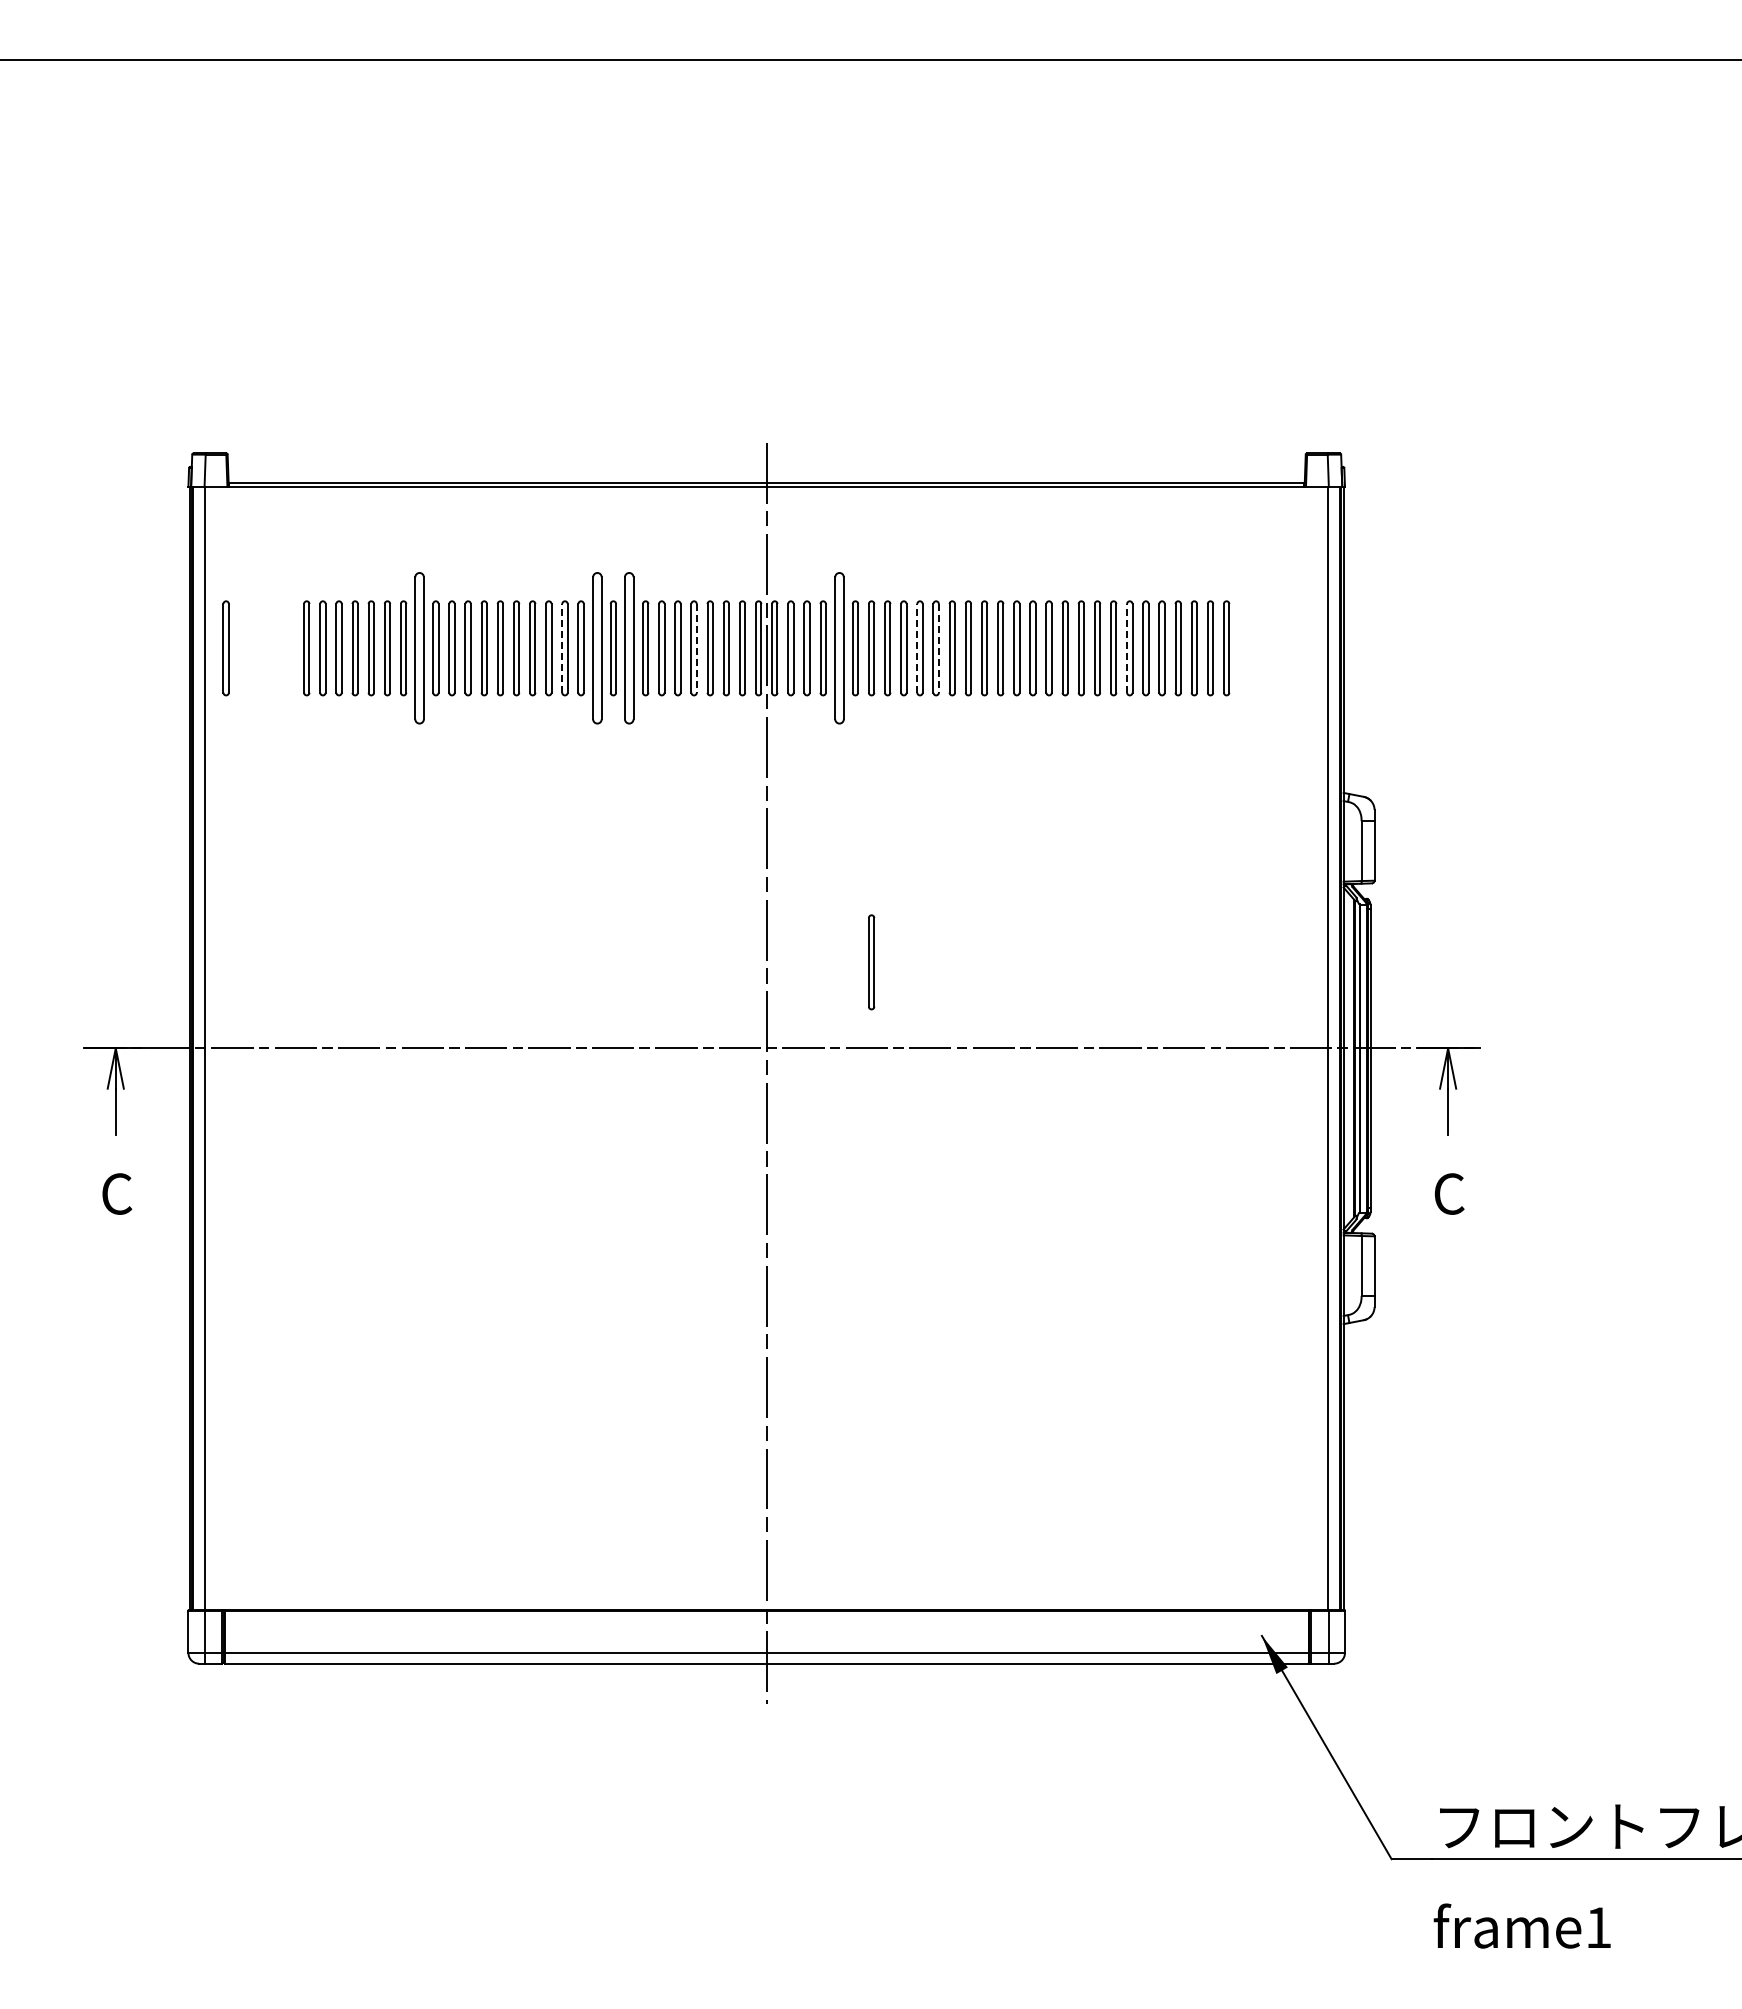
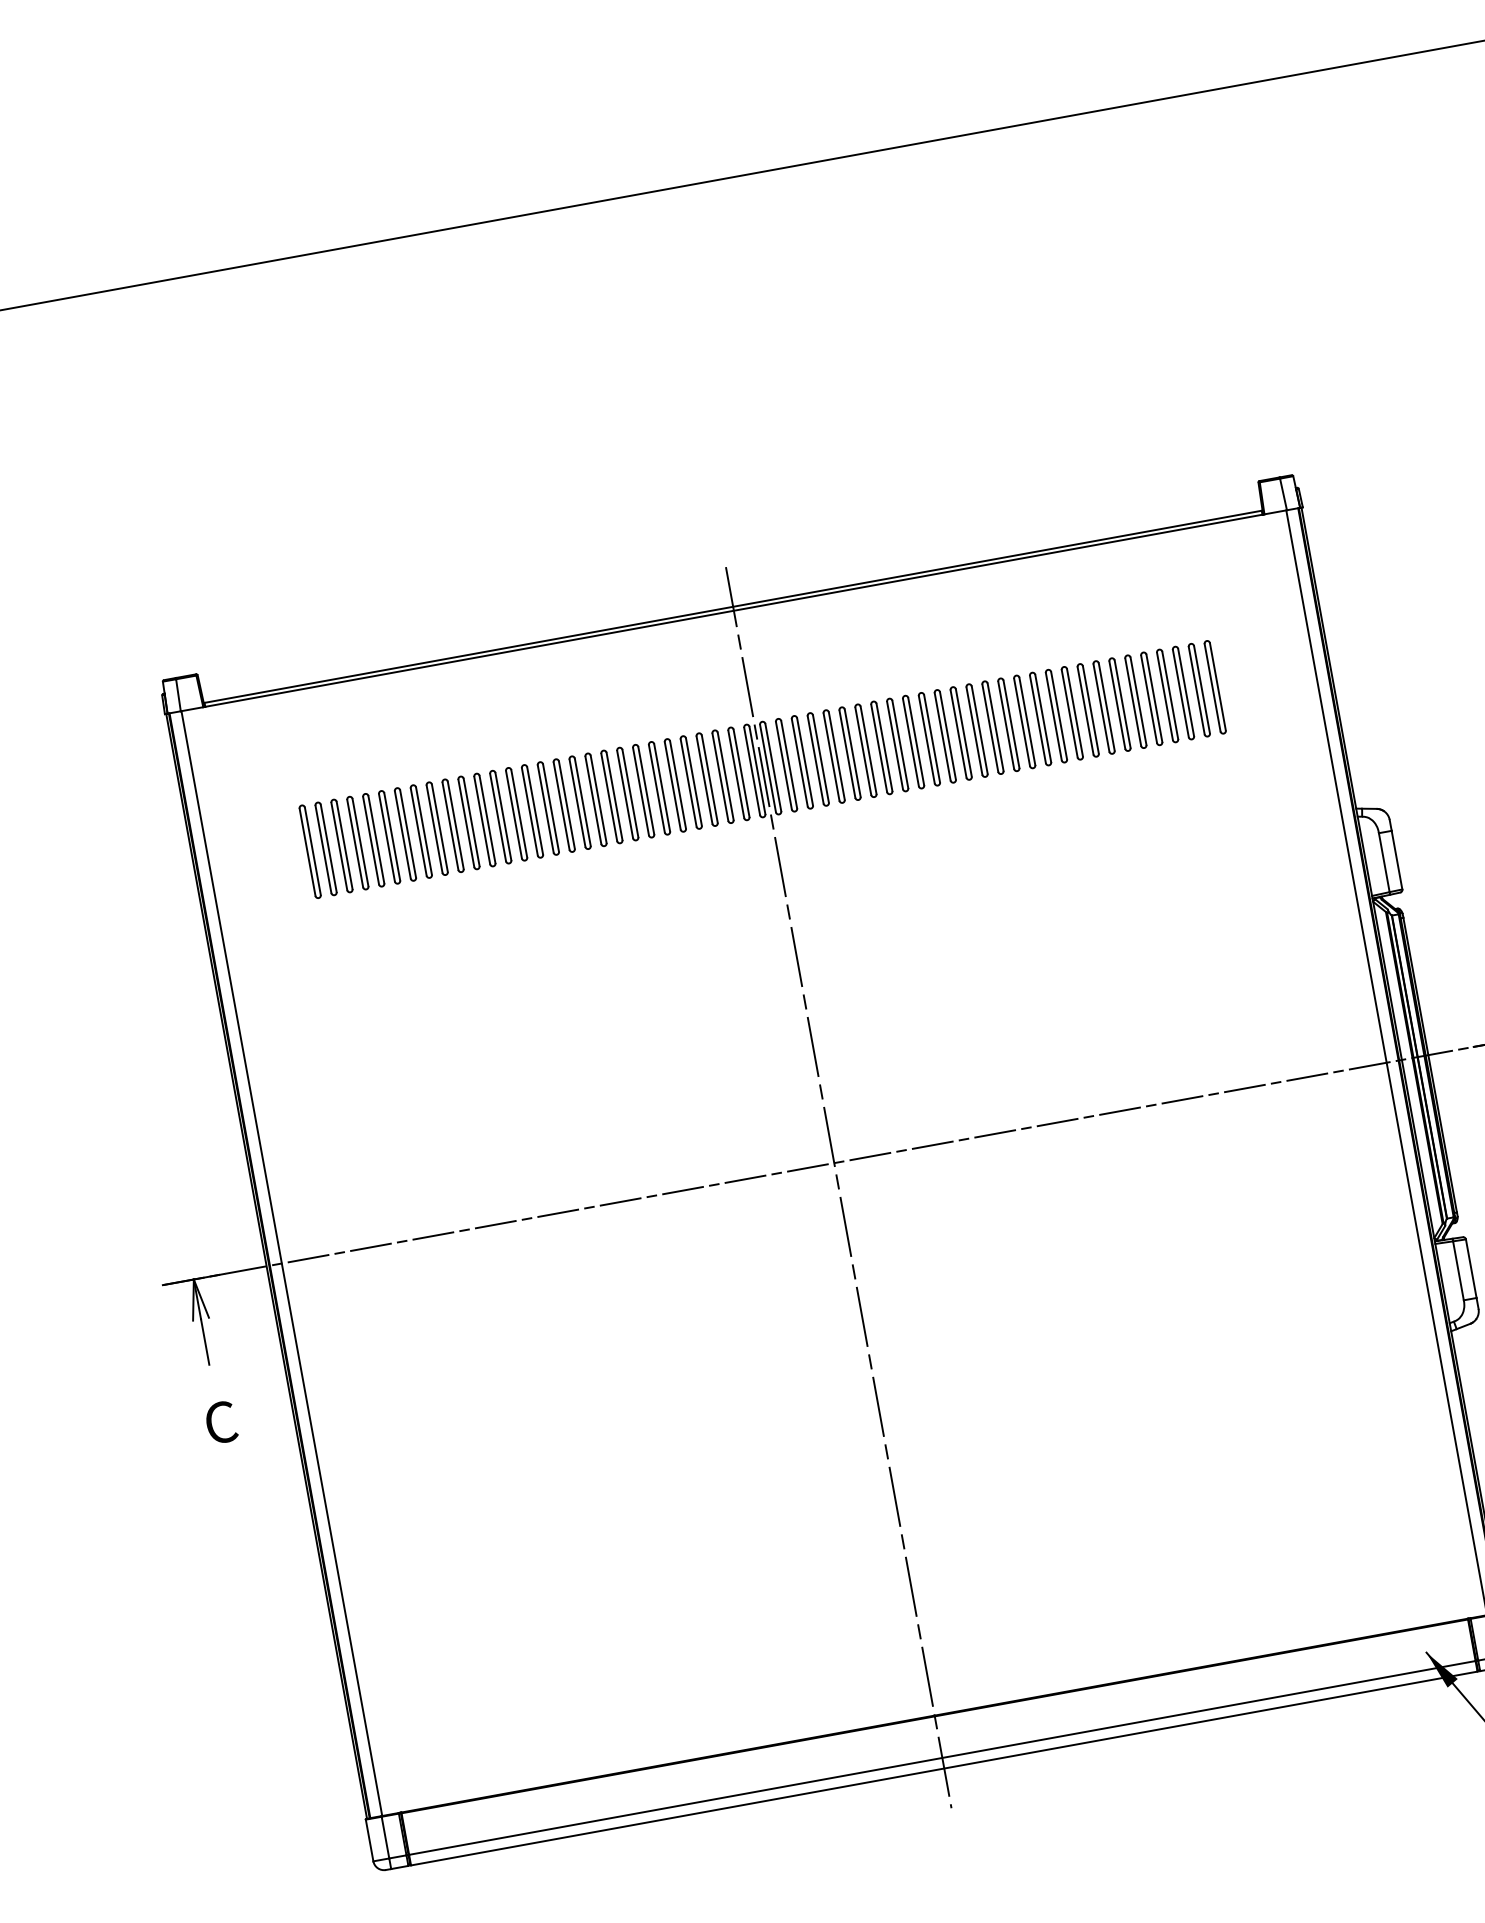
line: (562, 647) -> (561, 805), dashed -> solid
line: (917, 647) -> (910, 741), dashed -> solid
line: (1127, 647) -> (1117, 704), dashed -> solid
part: (225, 648) -> (230, 866), removed
part: (419, 648) -> (421, 831), size x0.62
part: (596, 648) -> (595, 800), size x0.62
part: (629, 648) -> (627, 794), size x0.62
line: (696, 648) -> (693, 782), dashed -> solid
part: (838, 648) -> (833, 756), size x0.62
line: (938, 648) -> (931, 738), dashed -> solid
part: (871, 962) -> (922, 1059), removed

